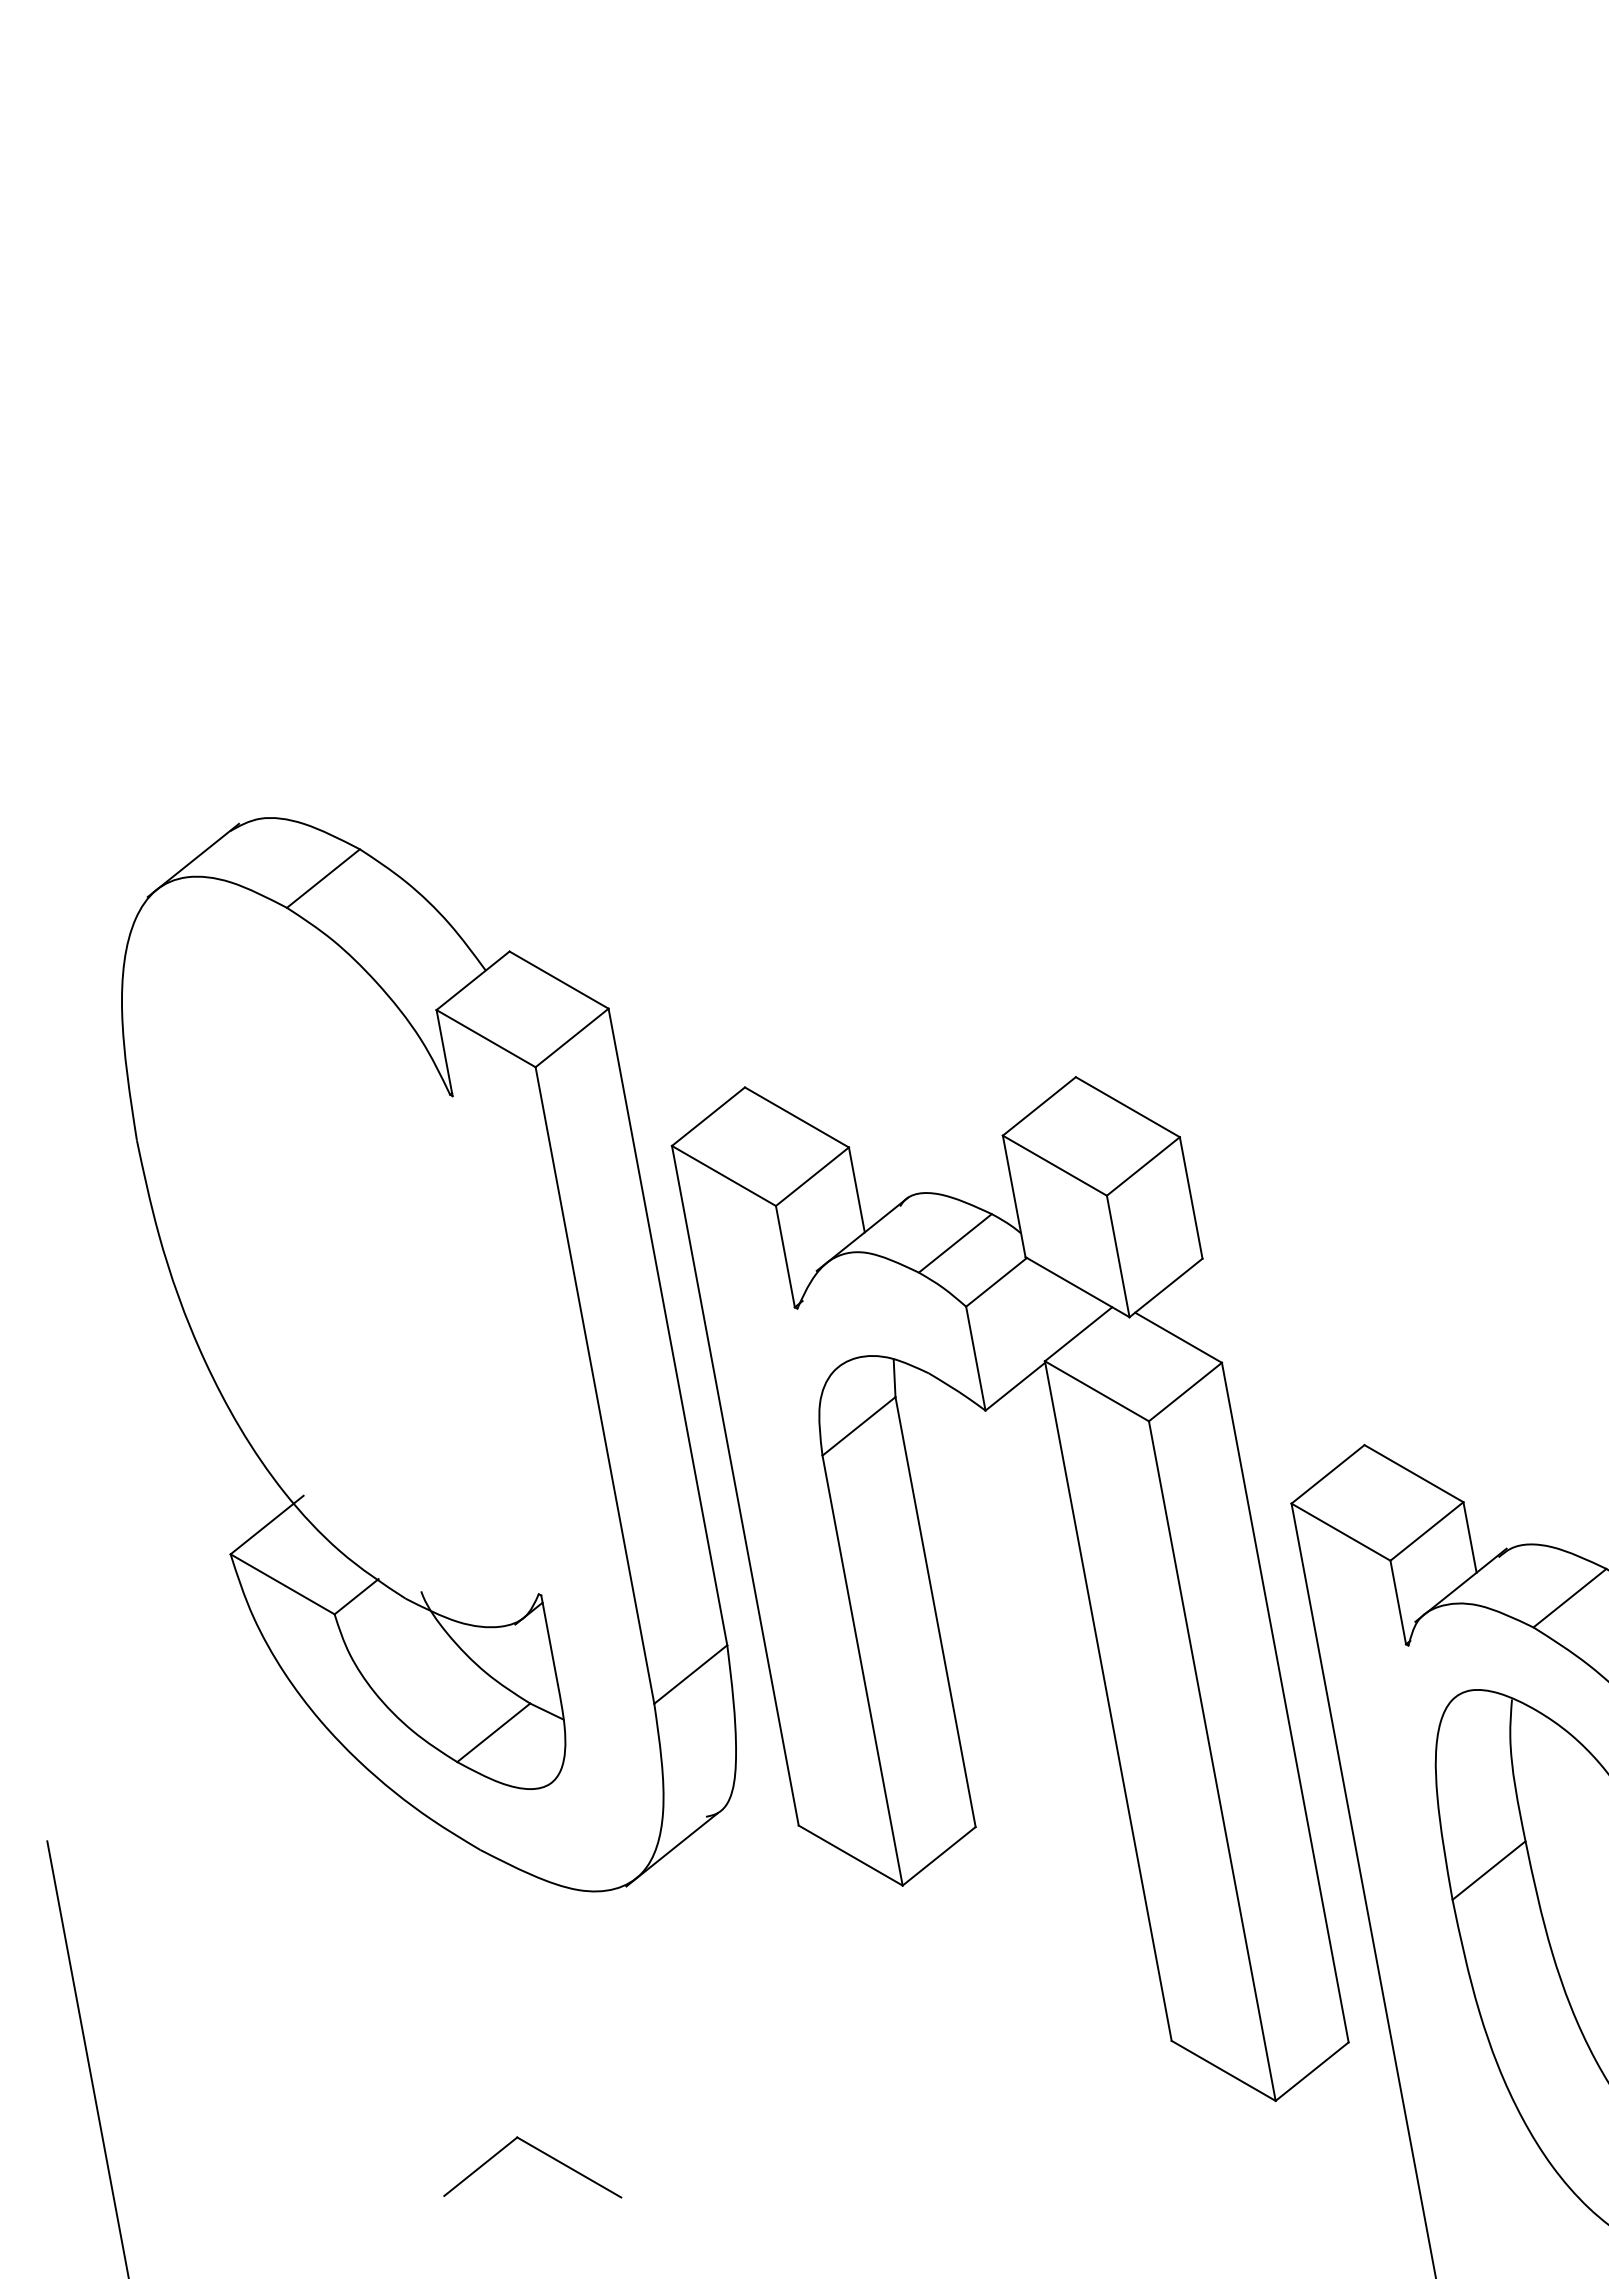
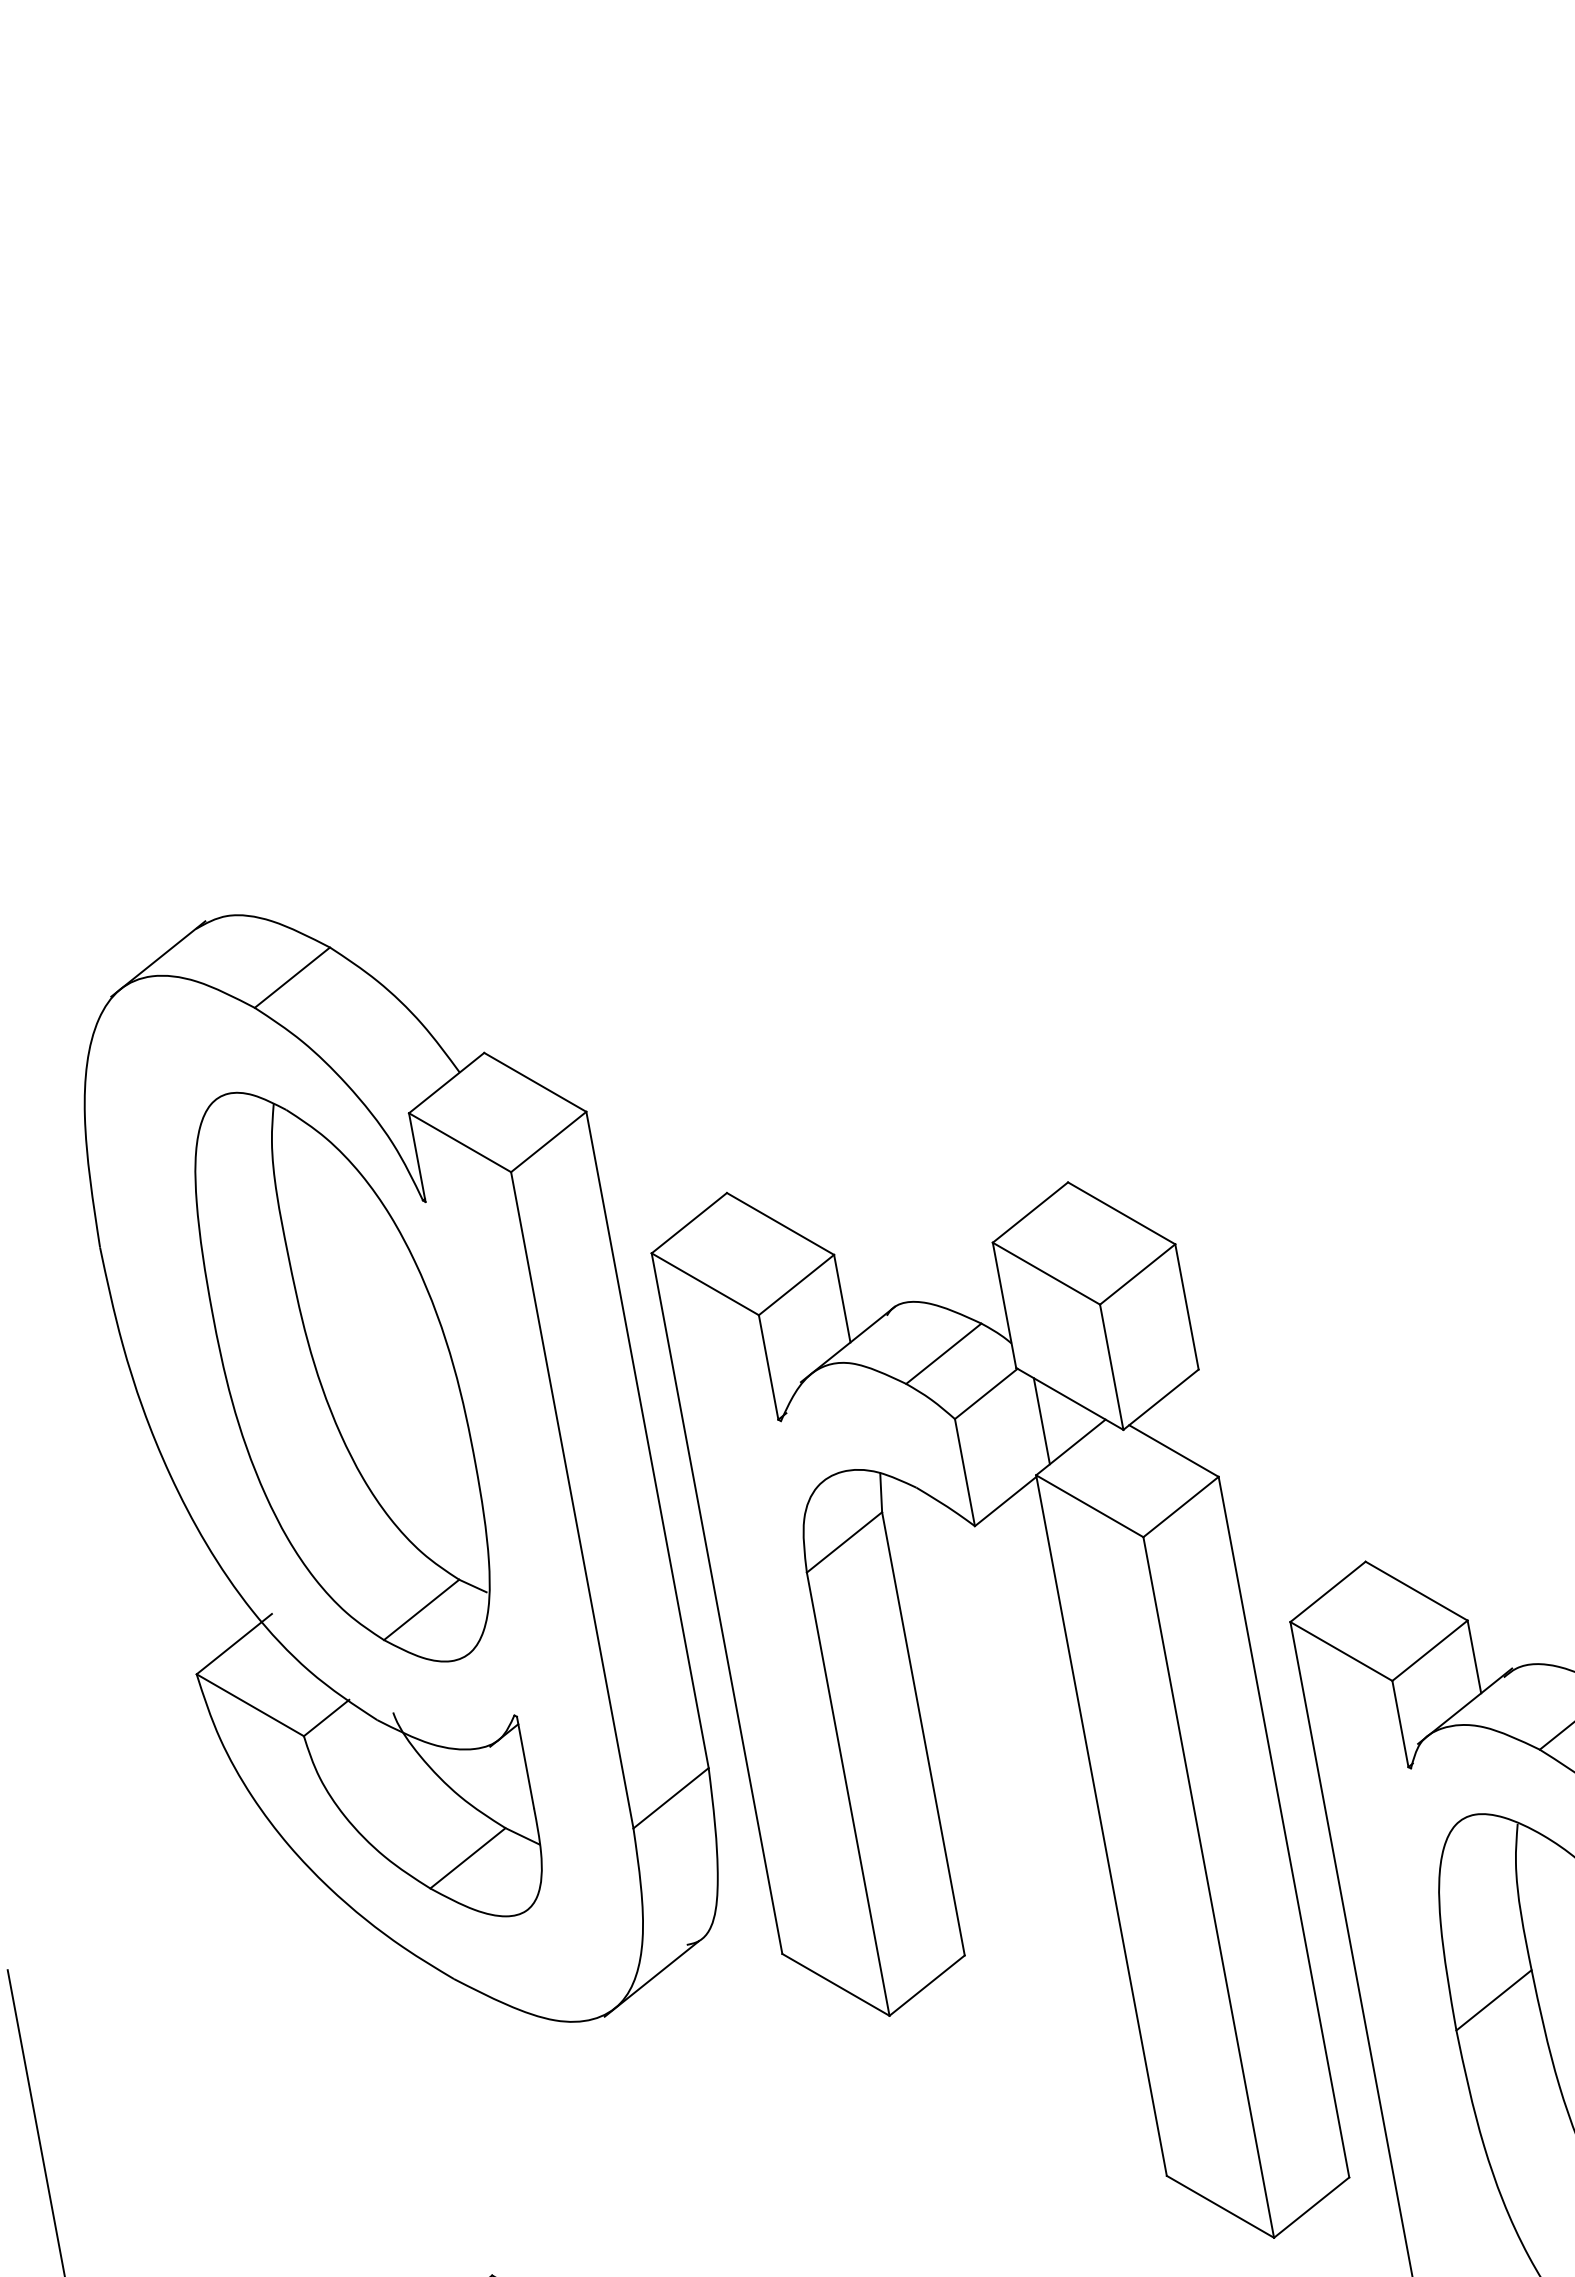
part: (371, 1265) -> (341, 1376), added
line: (1050, 1308) -> (1041, 1420), added

